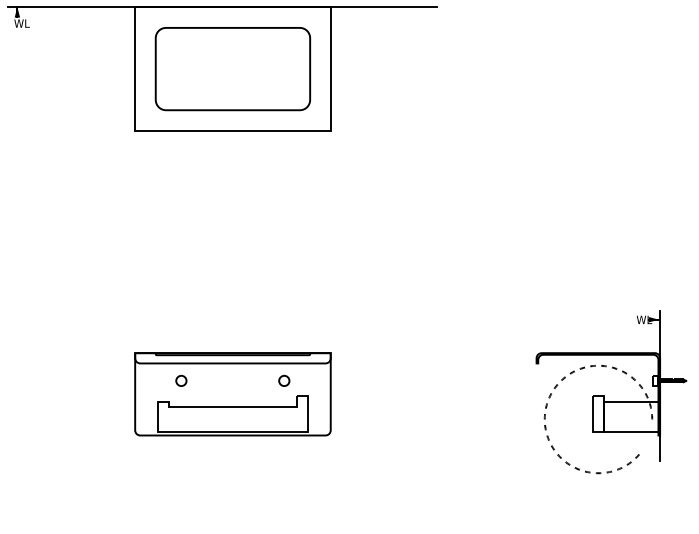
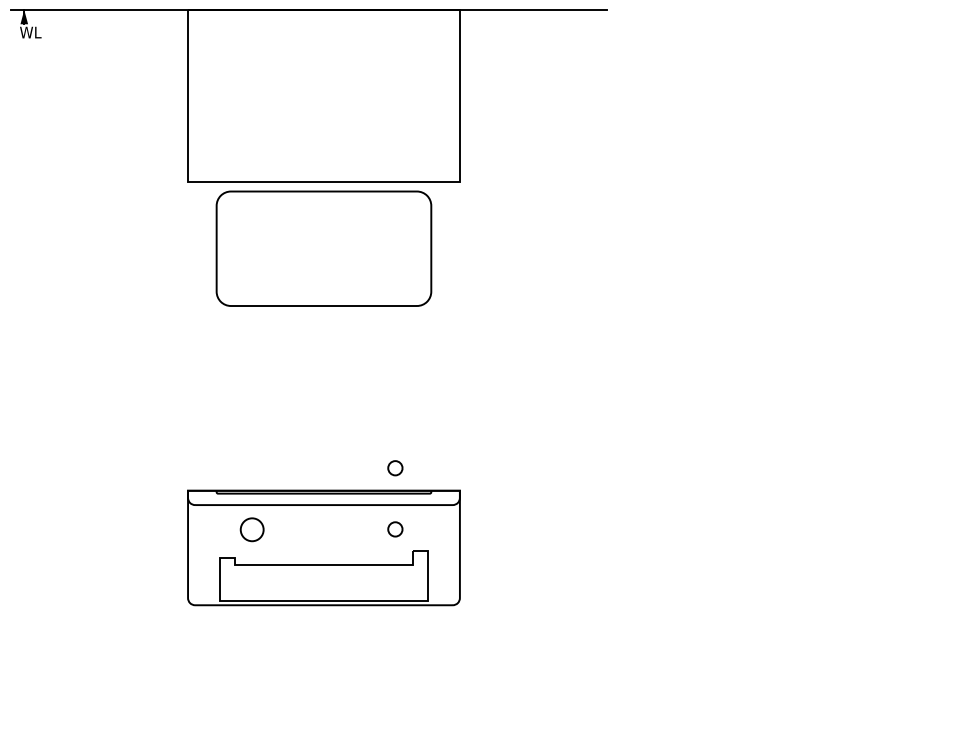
part: (232, 69) -> (323, 249), moved
circle: (284, 336) -> (395, 467), added
circle: (181, 380) -> (252, 528), size x1.6
part: (604, 395) -> (840, 549), removed

